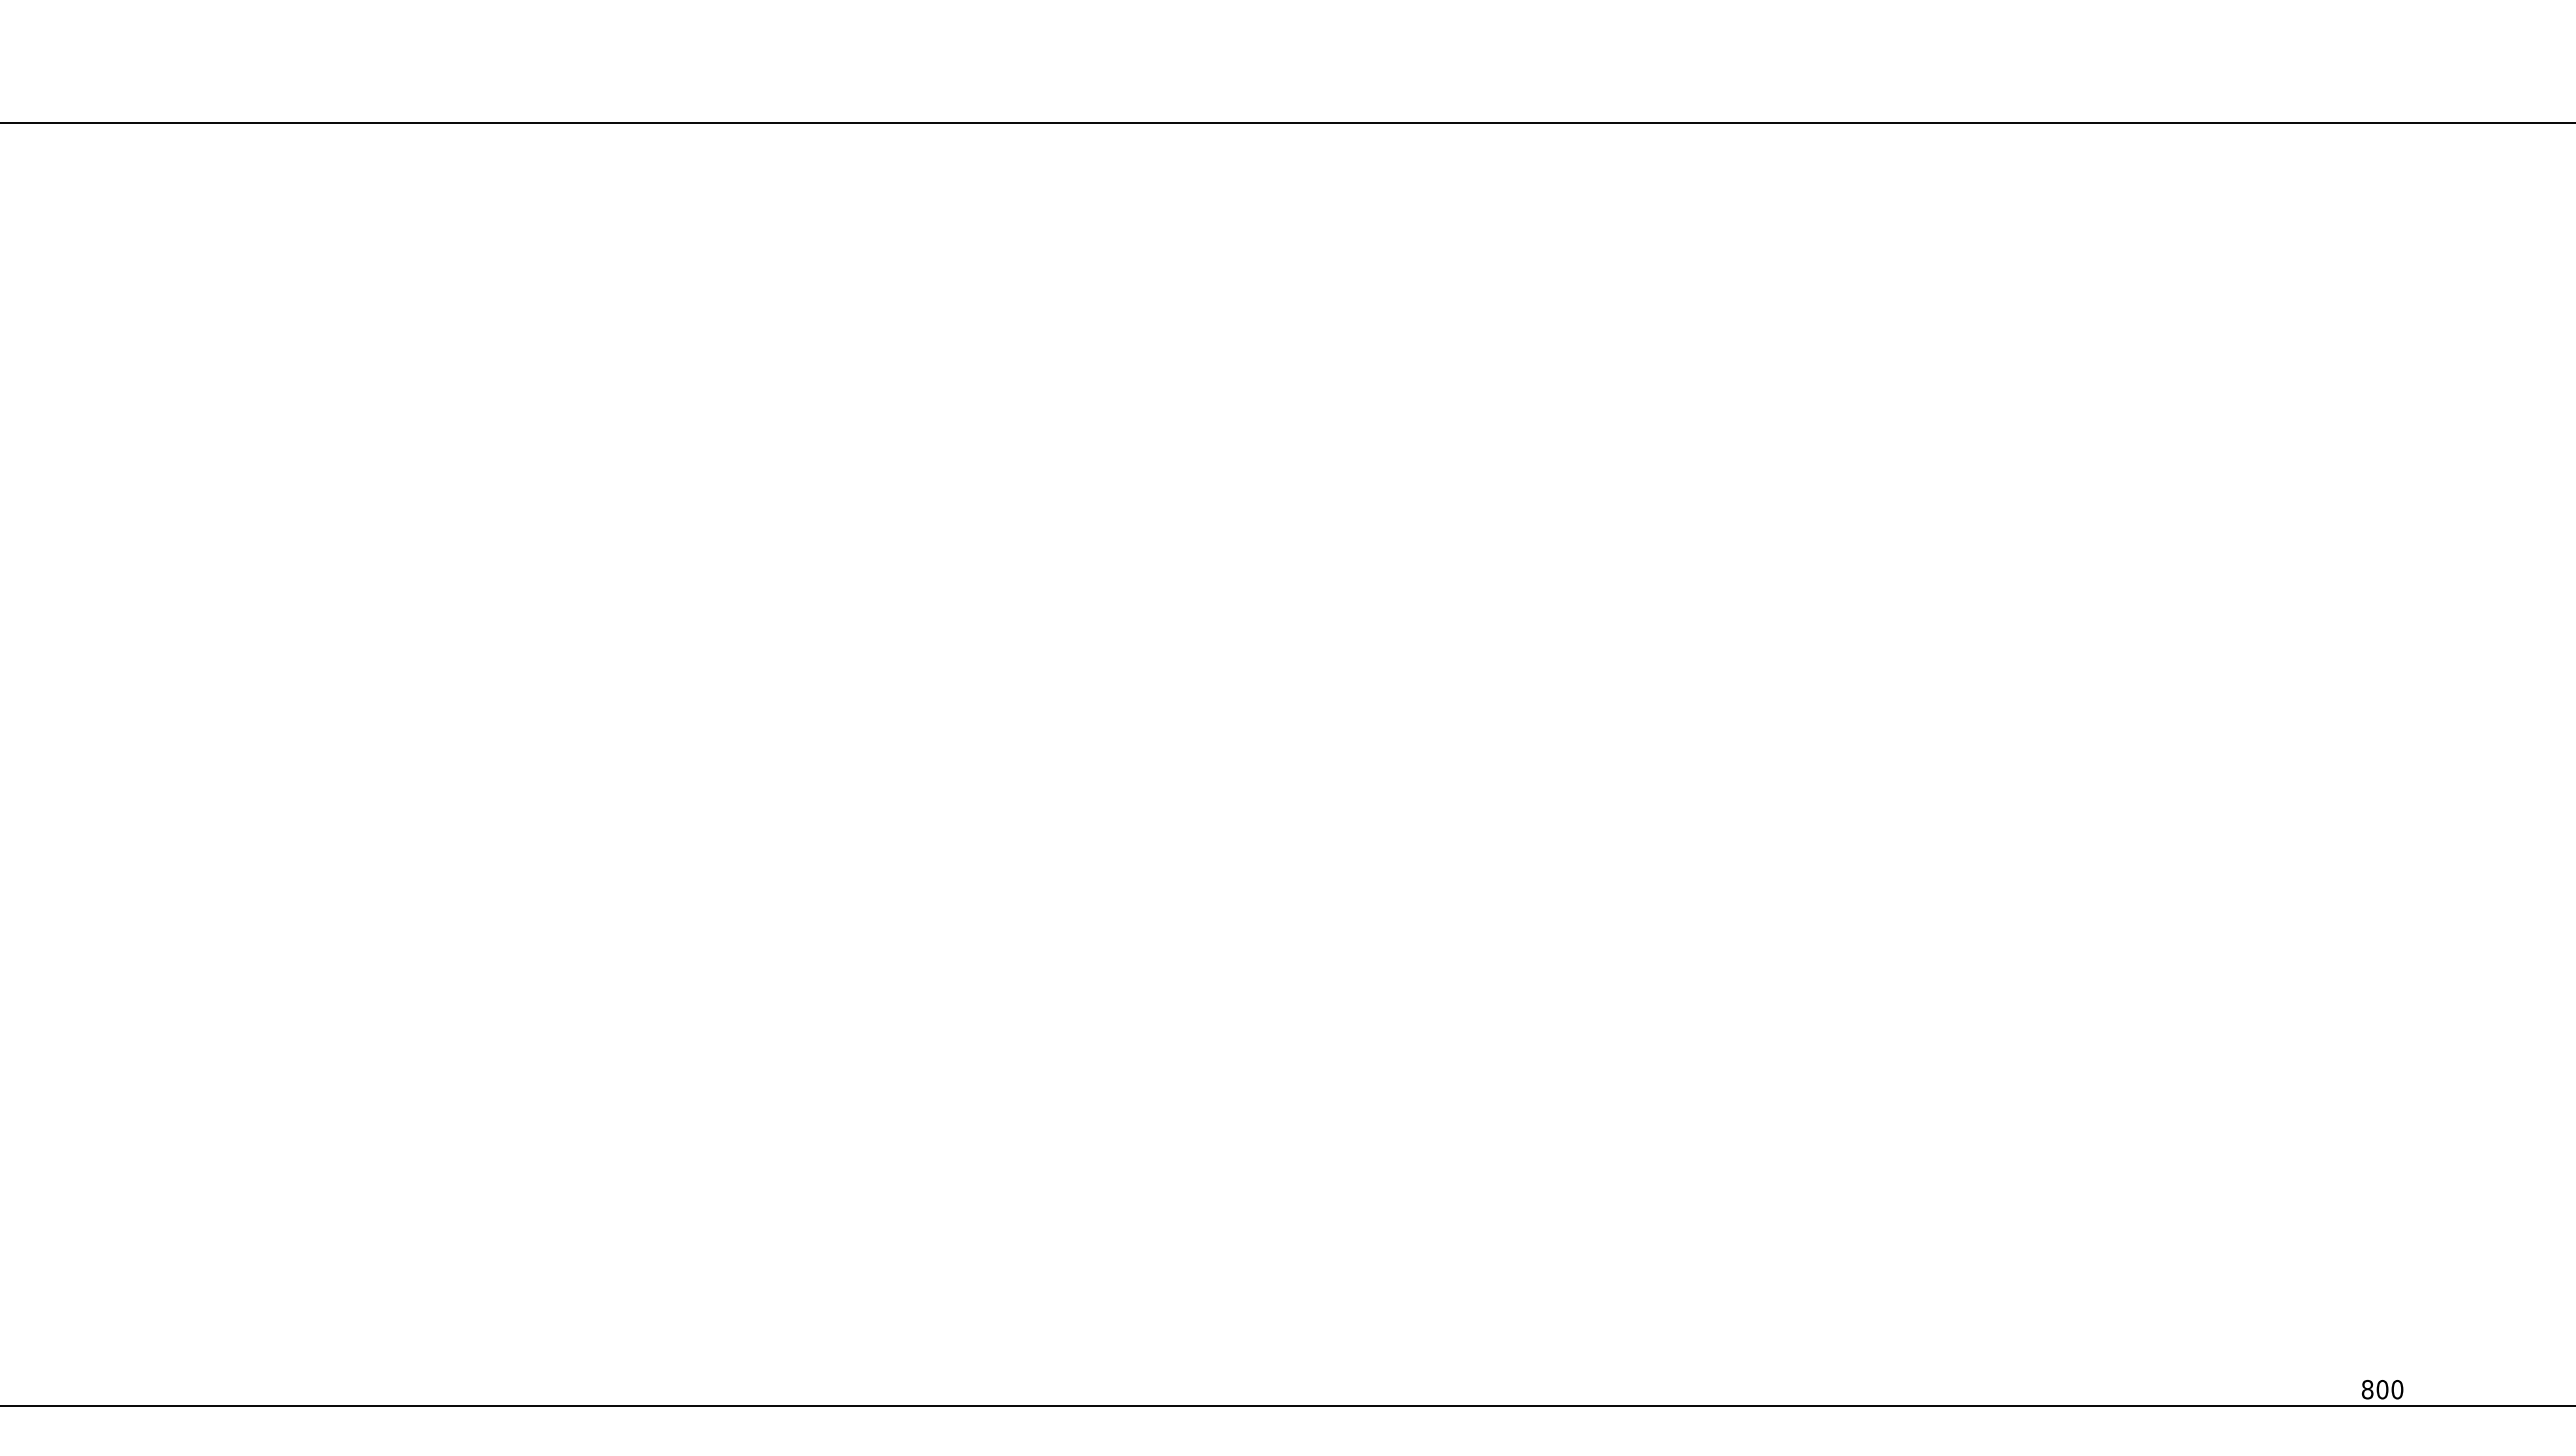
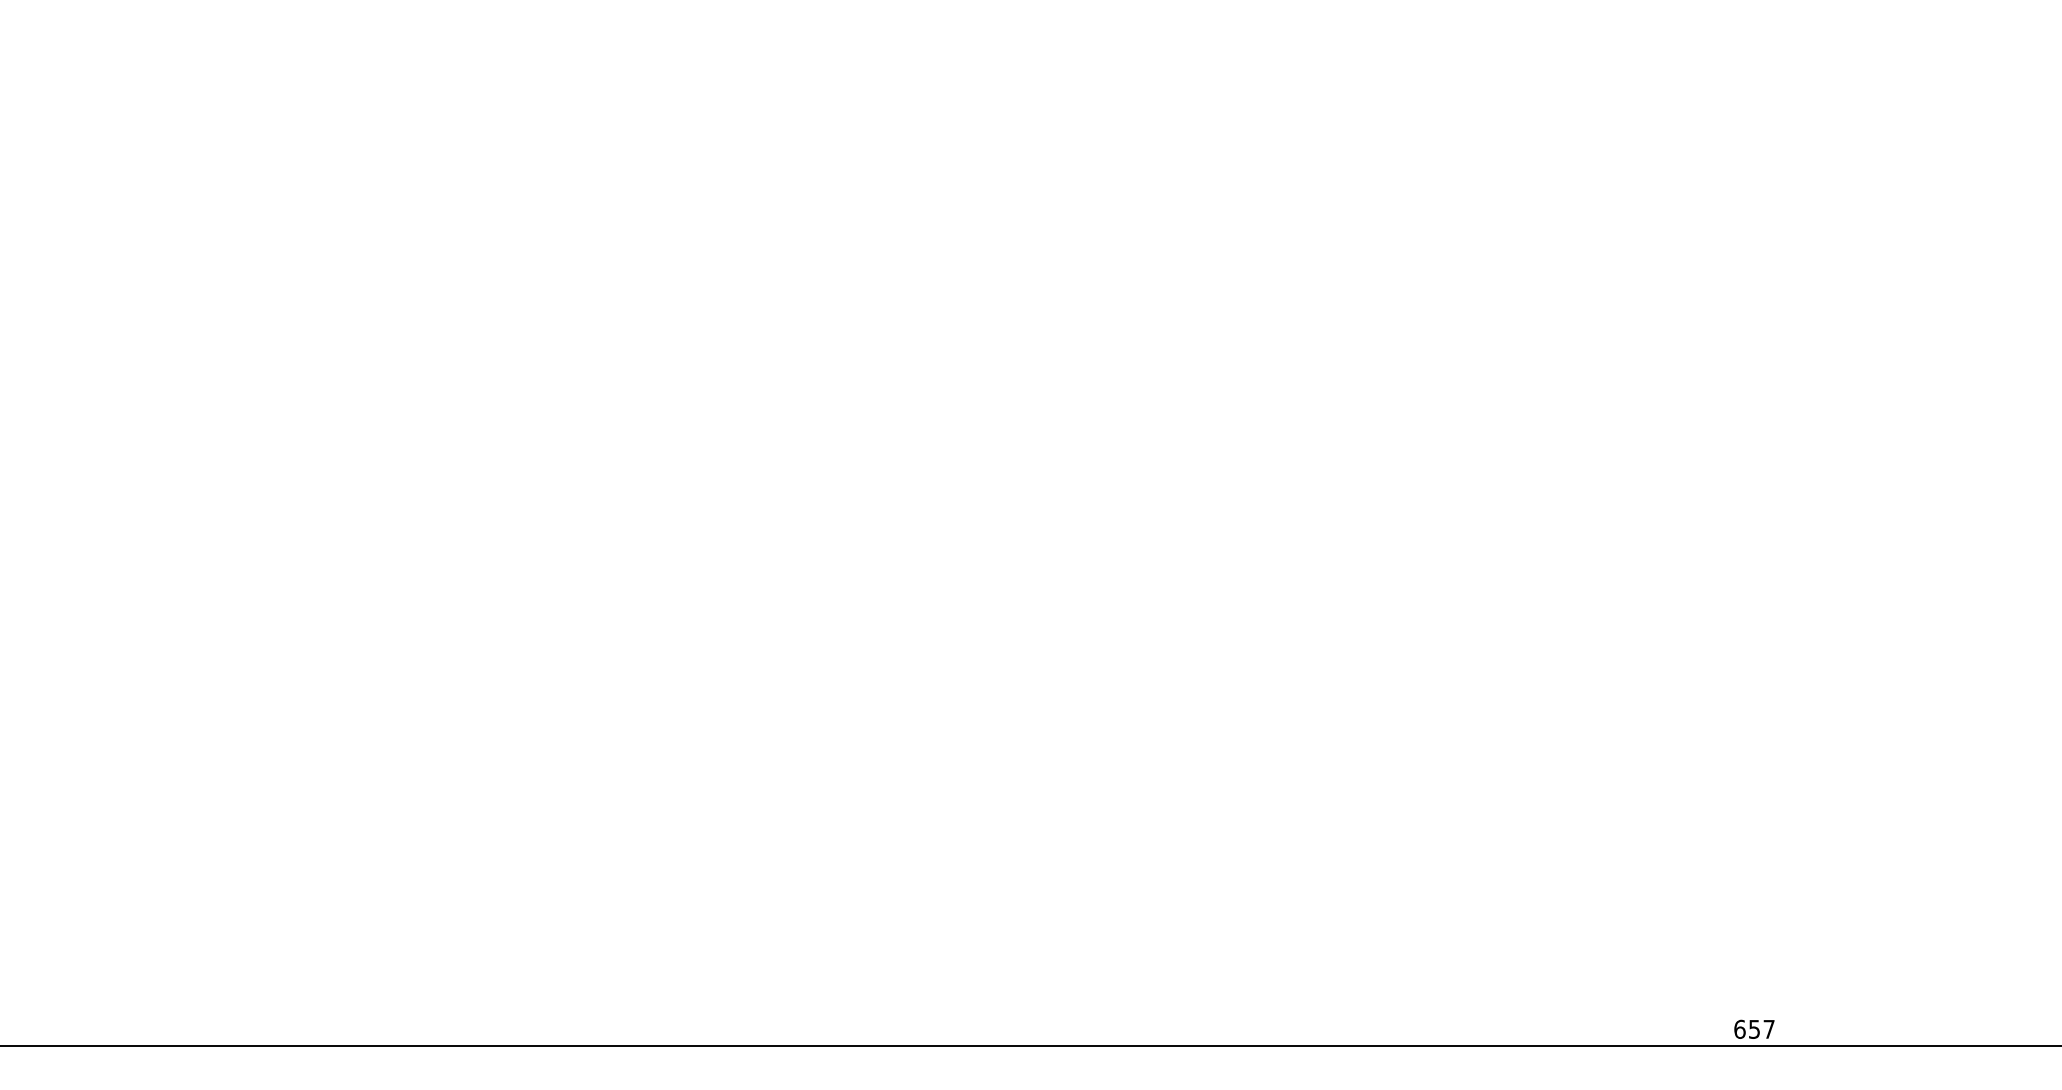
text: (2382, 1389) -> (1754, 1029), 800 -> 657

